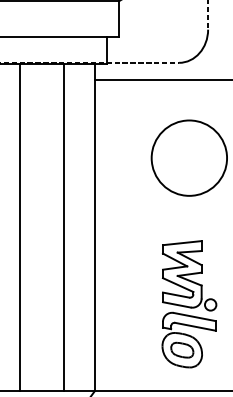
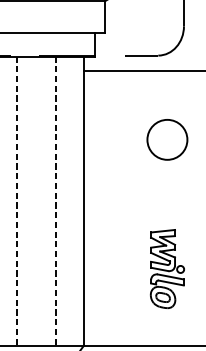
circle: (189, 157) -> (167, 139), size x0.6
line: (19, 227) -> (17, 201), solid -> dashed
line: (63, 227) -> (56, 201), solid -> dashed
part: (189, 304) -> (167, 269), size x0.7

